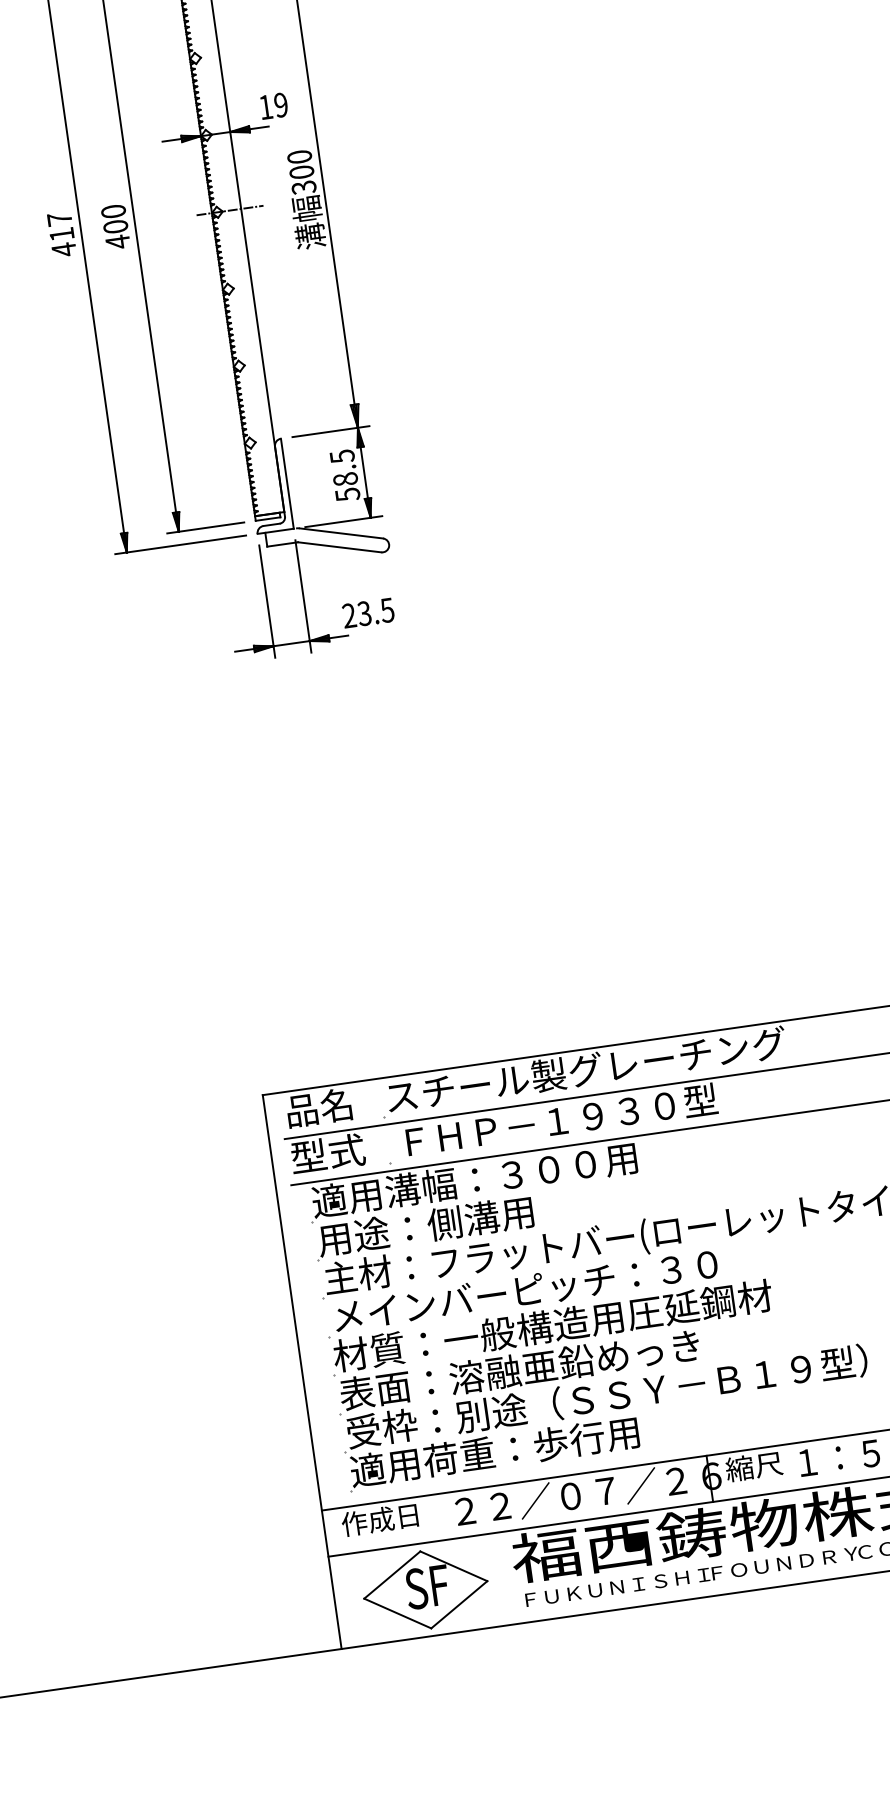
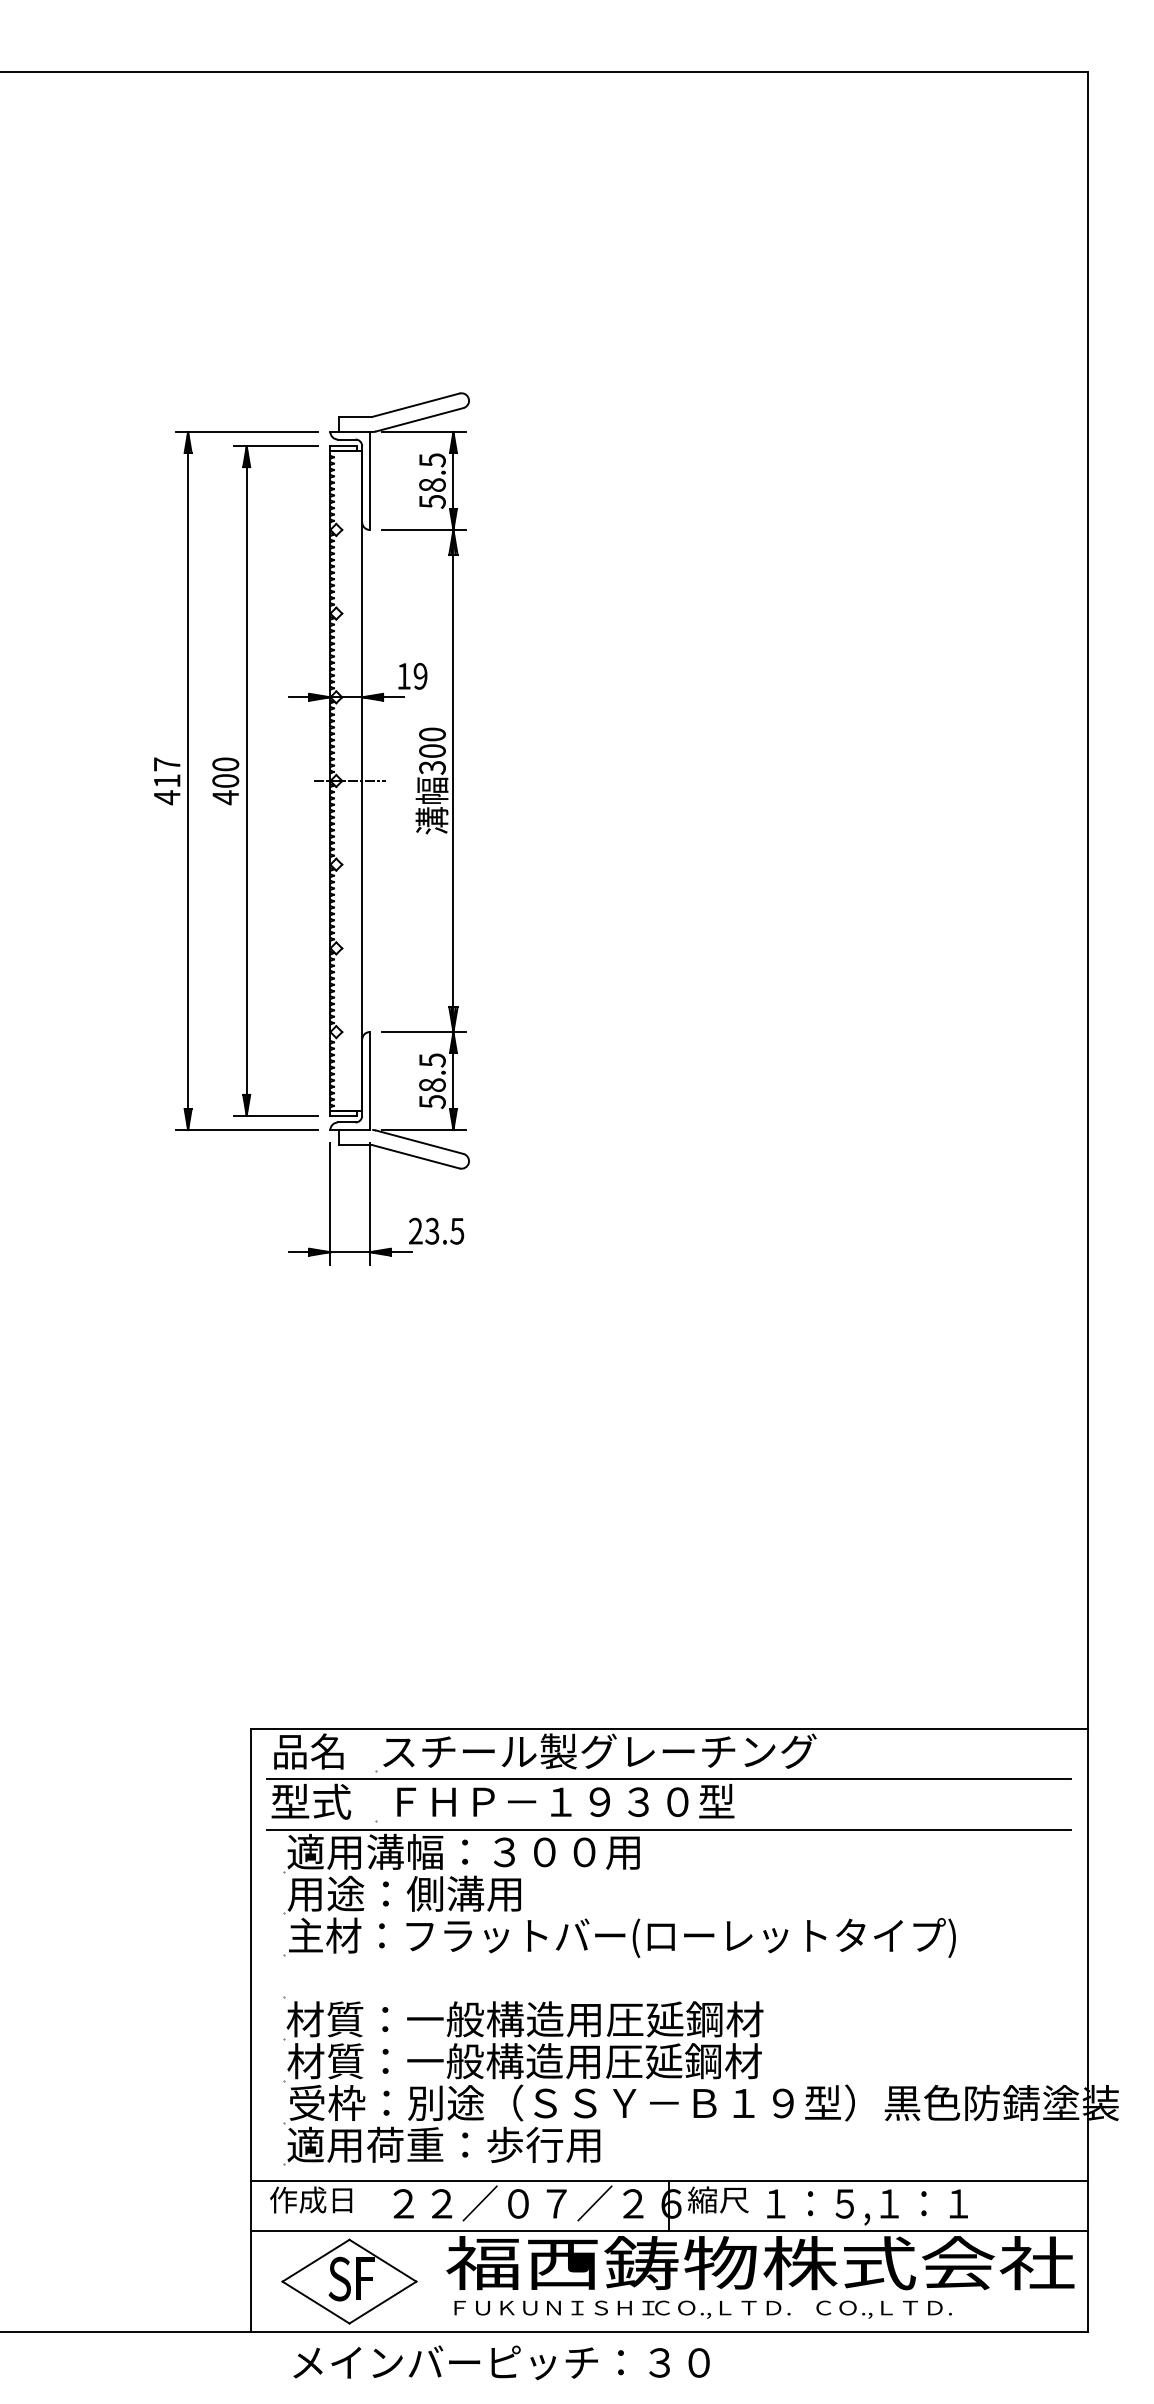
text: (525, 1290) -> (501, 2362), moved
text: (557, 1364) -> (524, 2061), 表面：溶融亜鉛めっき -> 材質：一般構造用圧延鋼材
text: (784, 1565) -> (735, 2309), ＦＯＵＮＤＲＹ -> ＣＯ.,ＬＴＤ.

